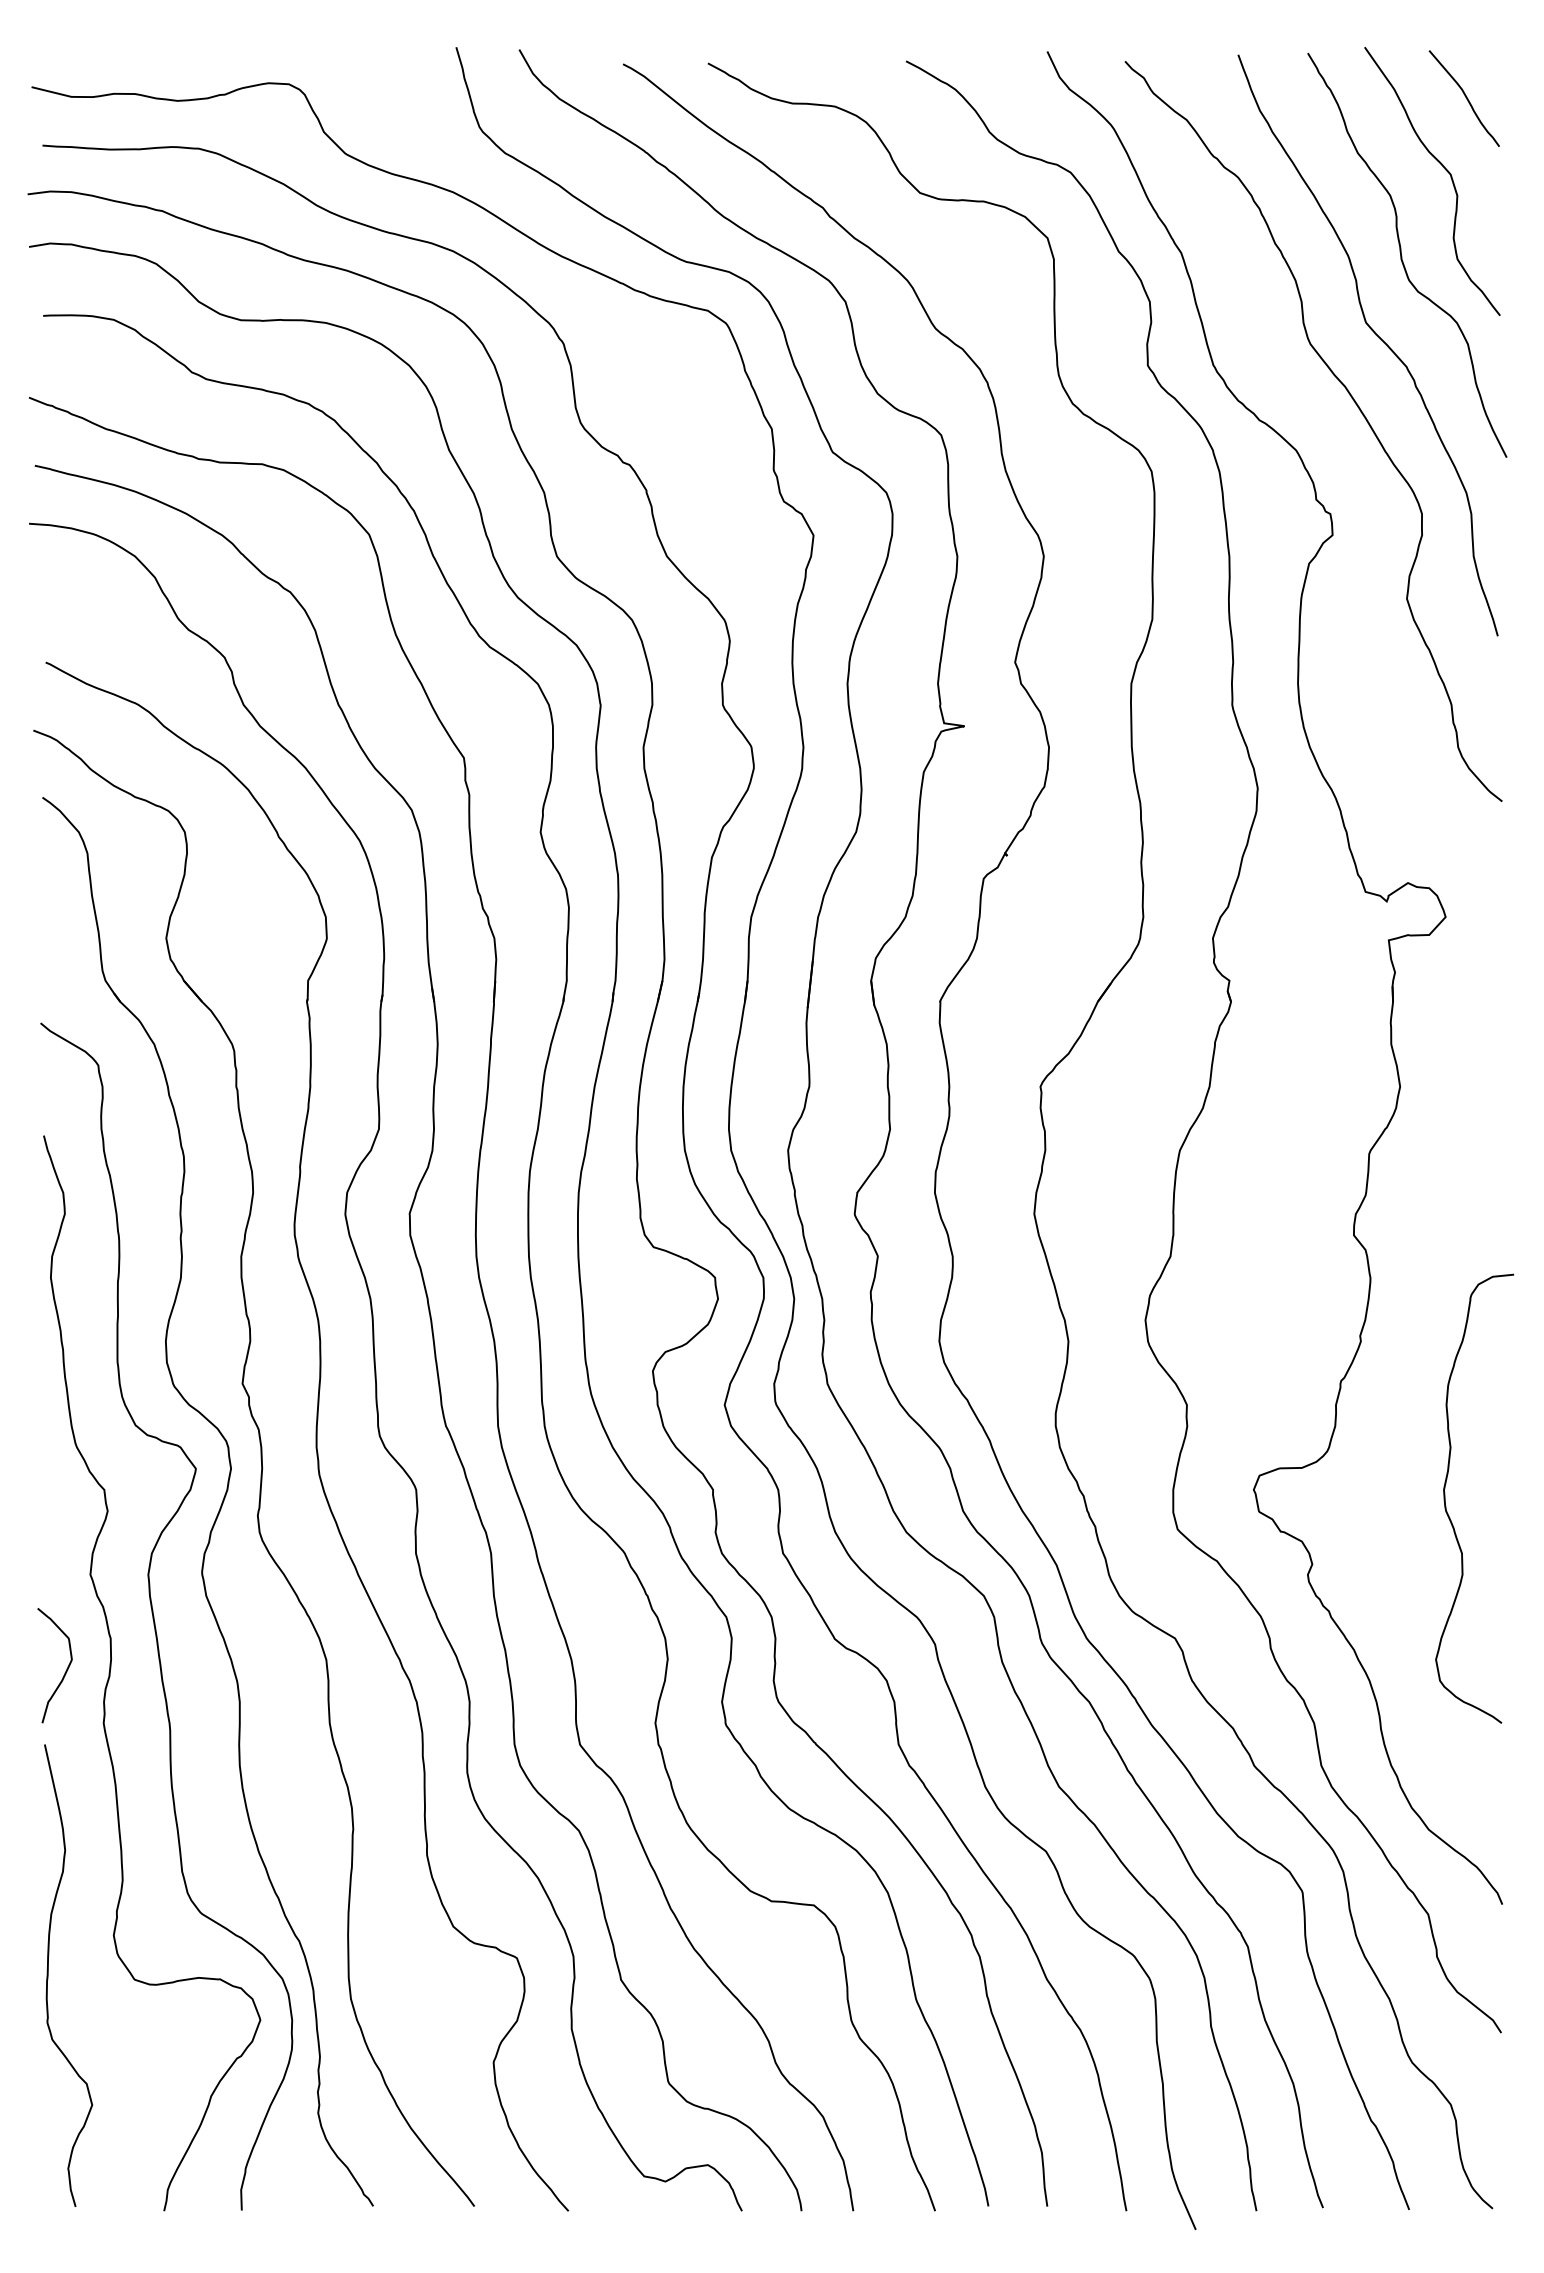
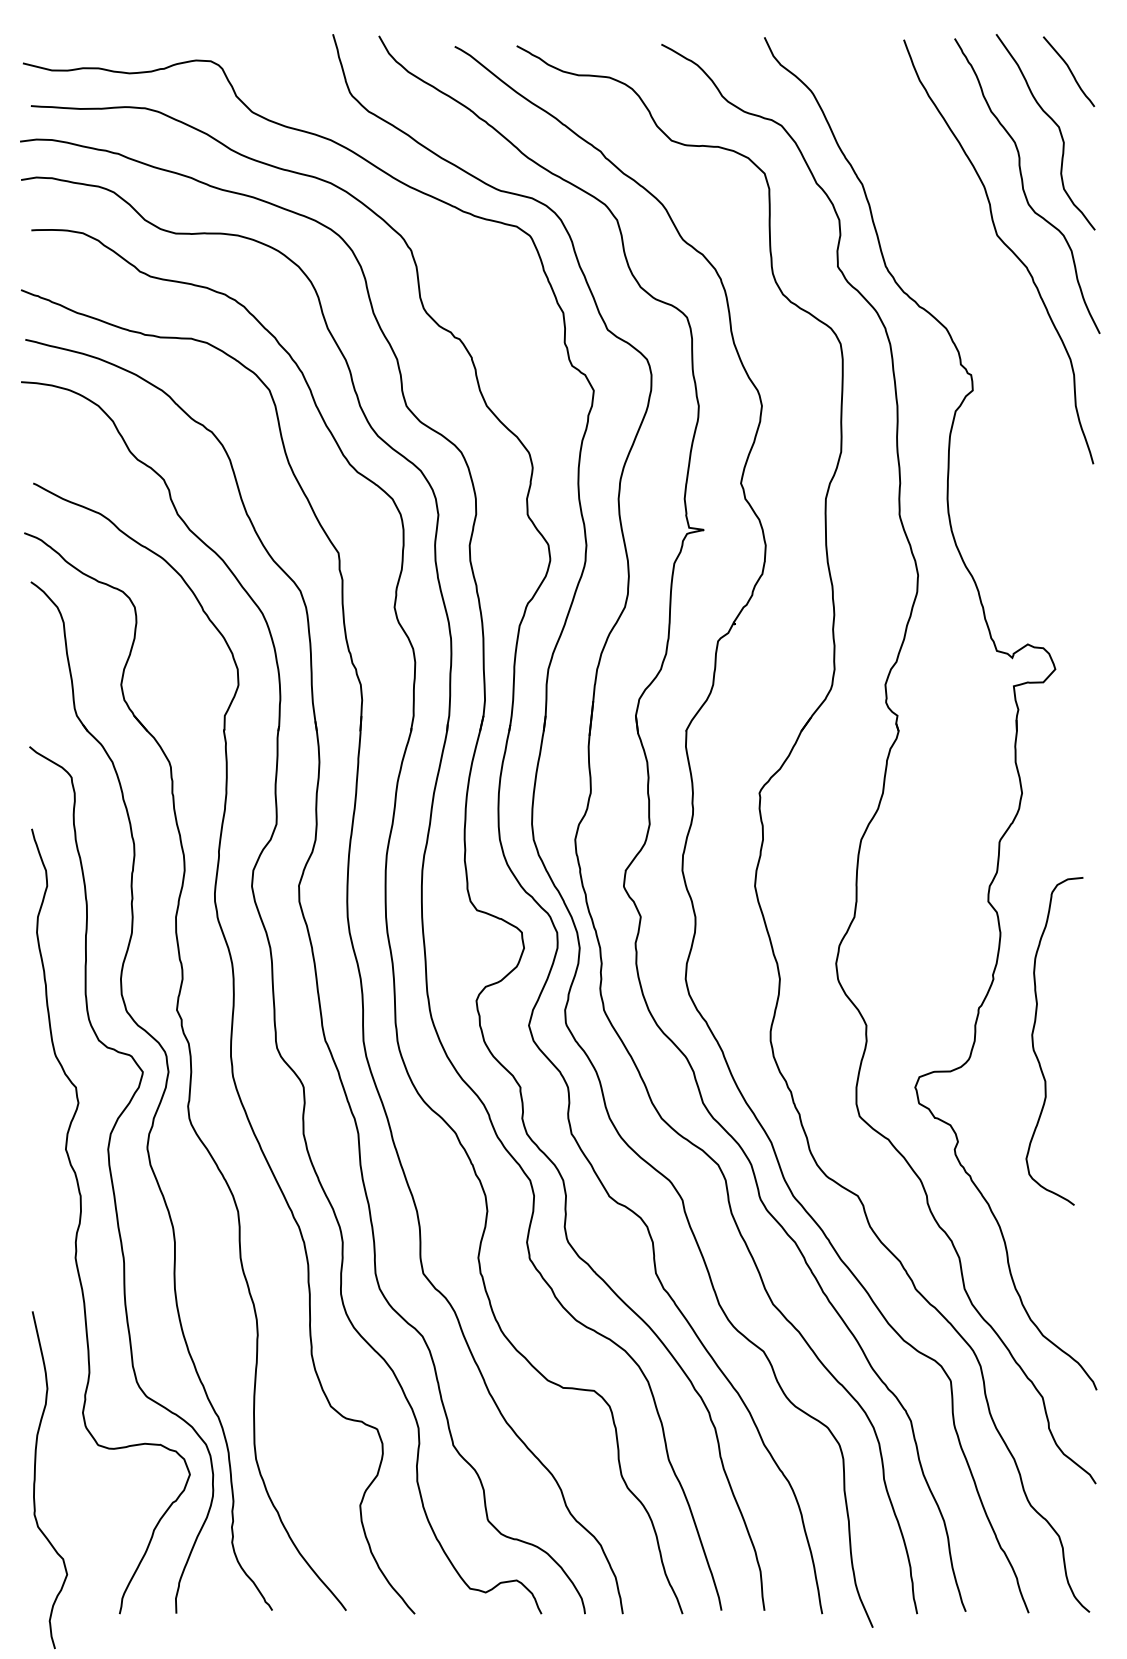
curve: (1355, 404) -> (989, 295), removed
curve: (1445, 1498) -> (1033, 1041), moved
curve: (66, 1668) -> (48, 1217), removed
curve: (48, 1975) -> (35, 1480), moved

